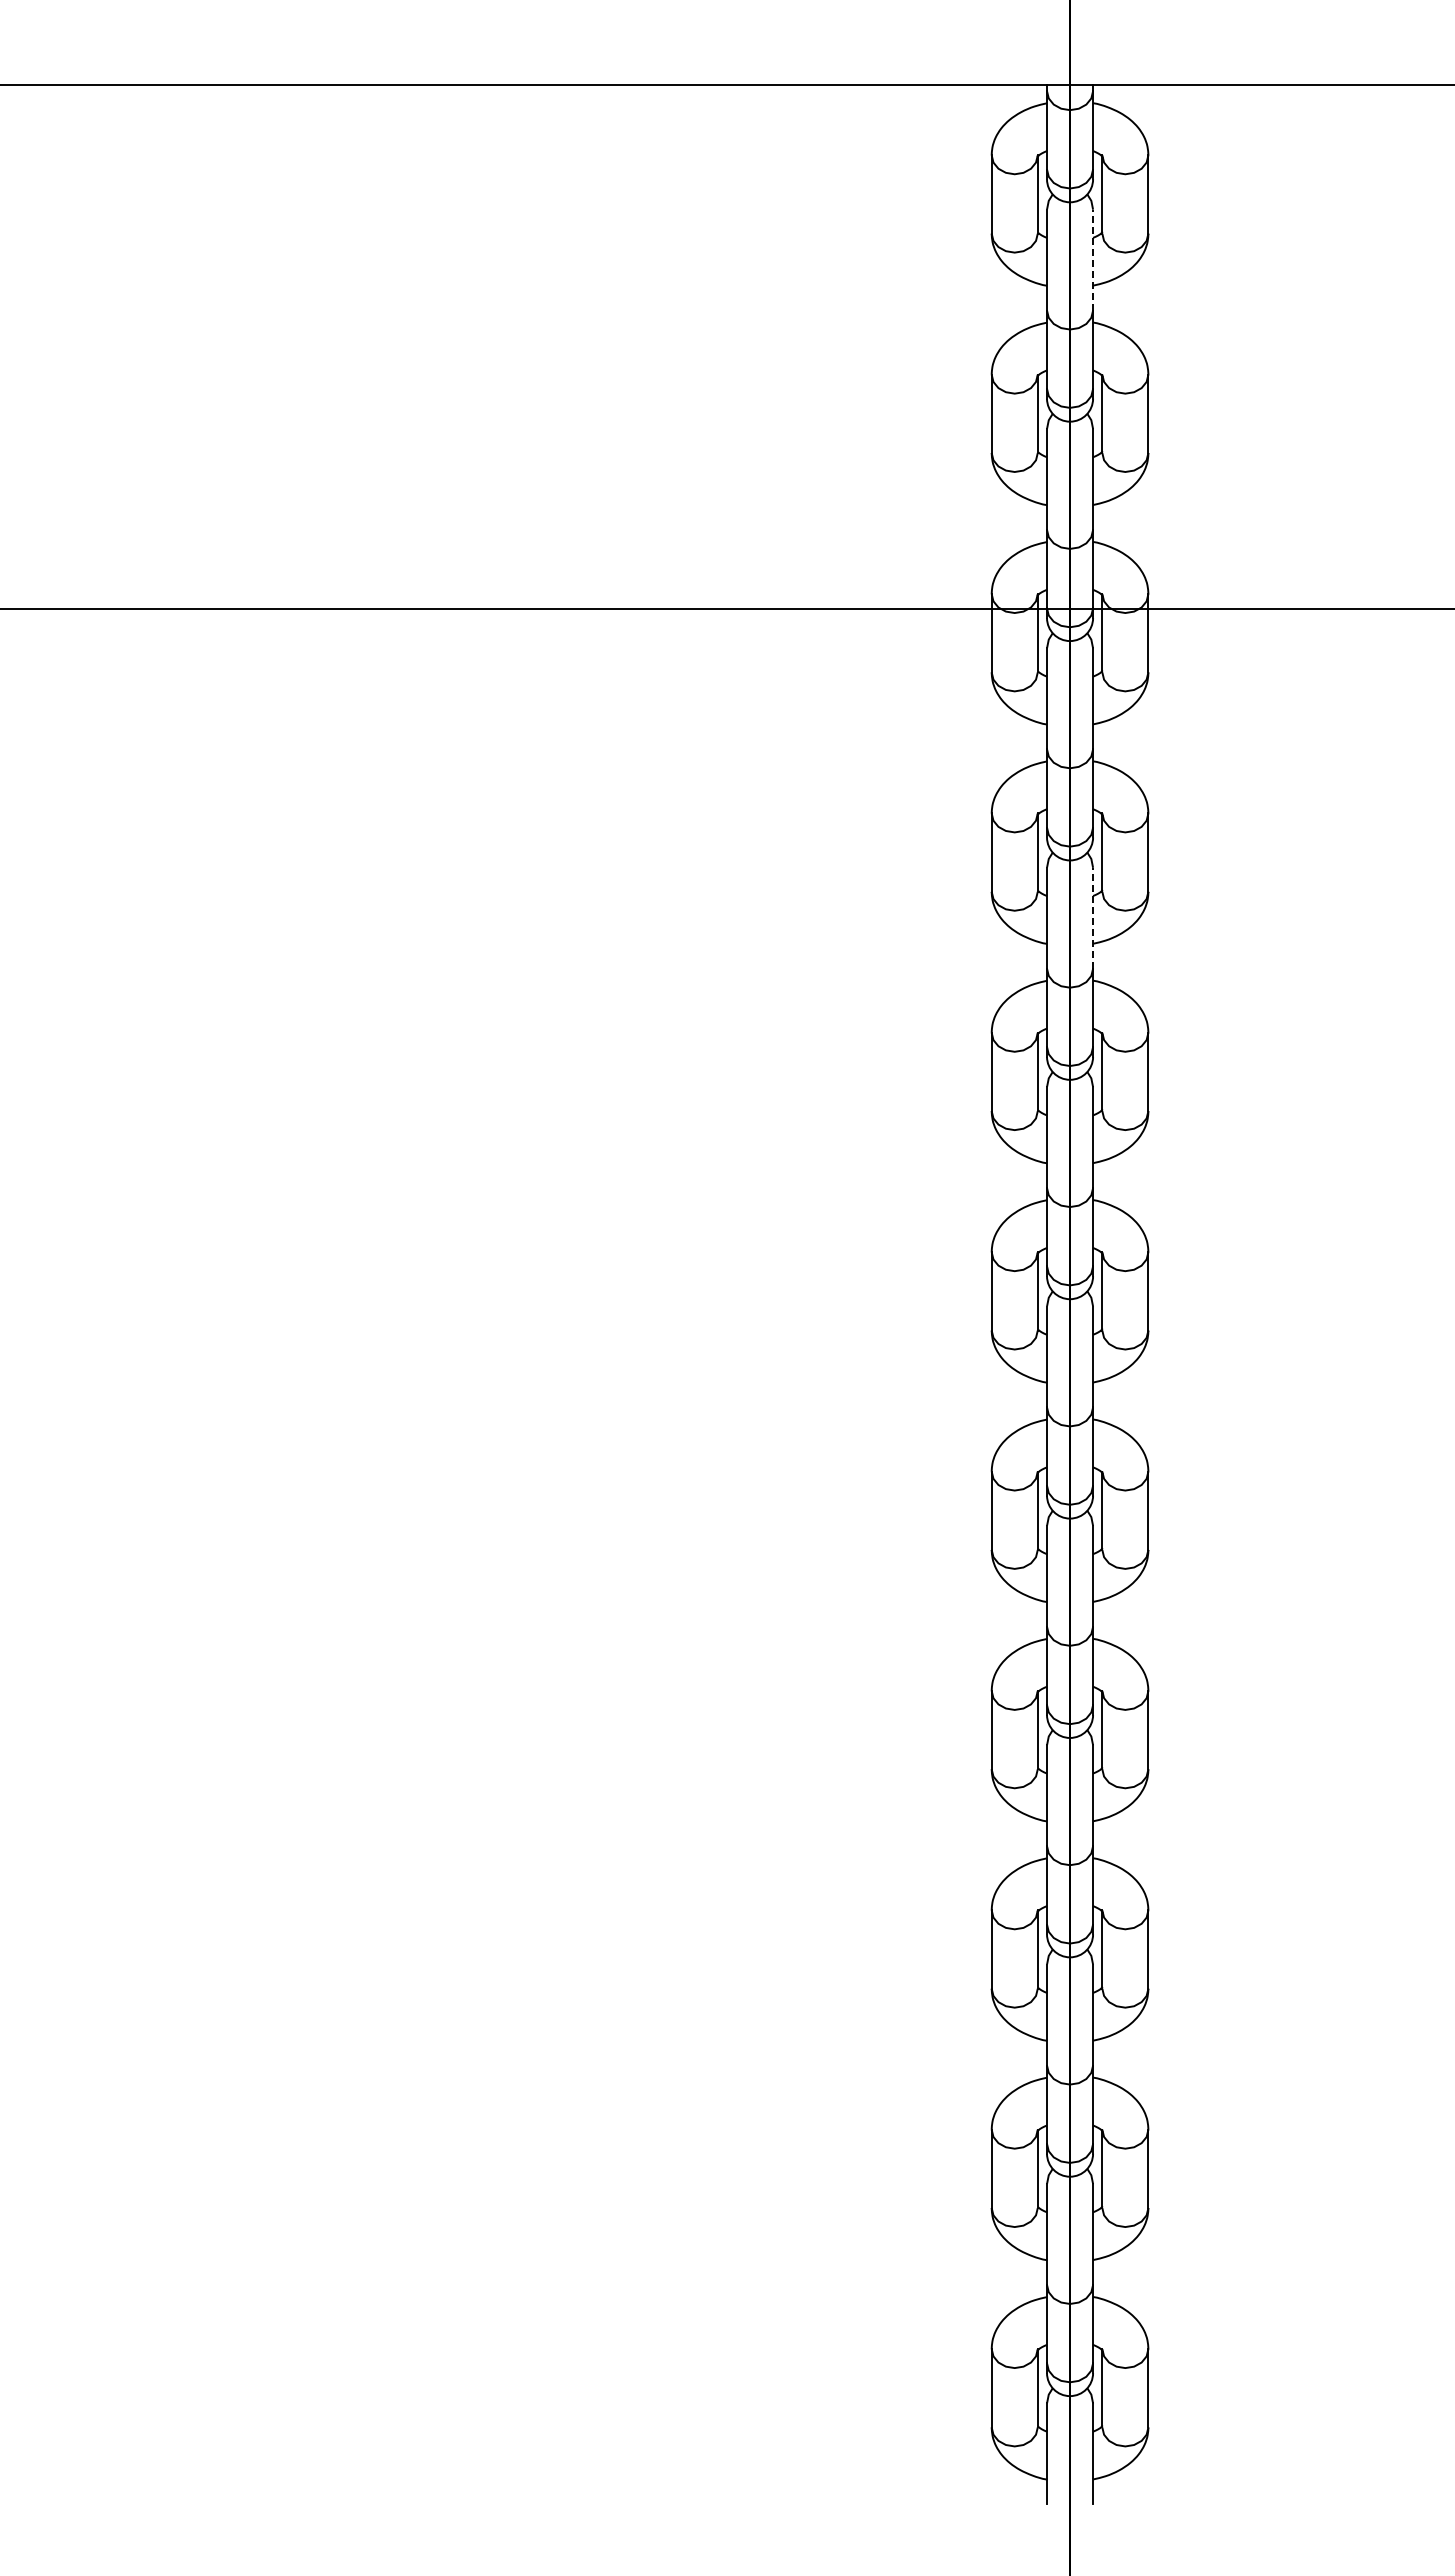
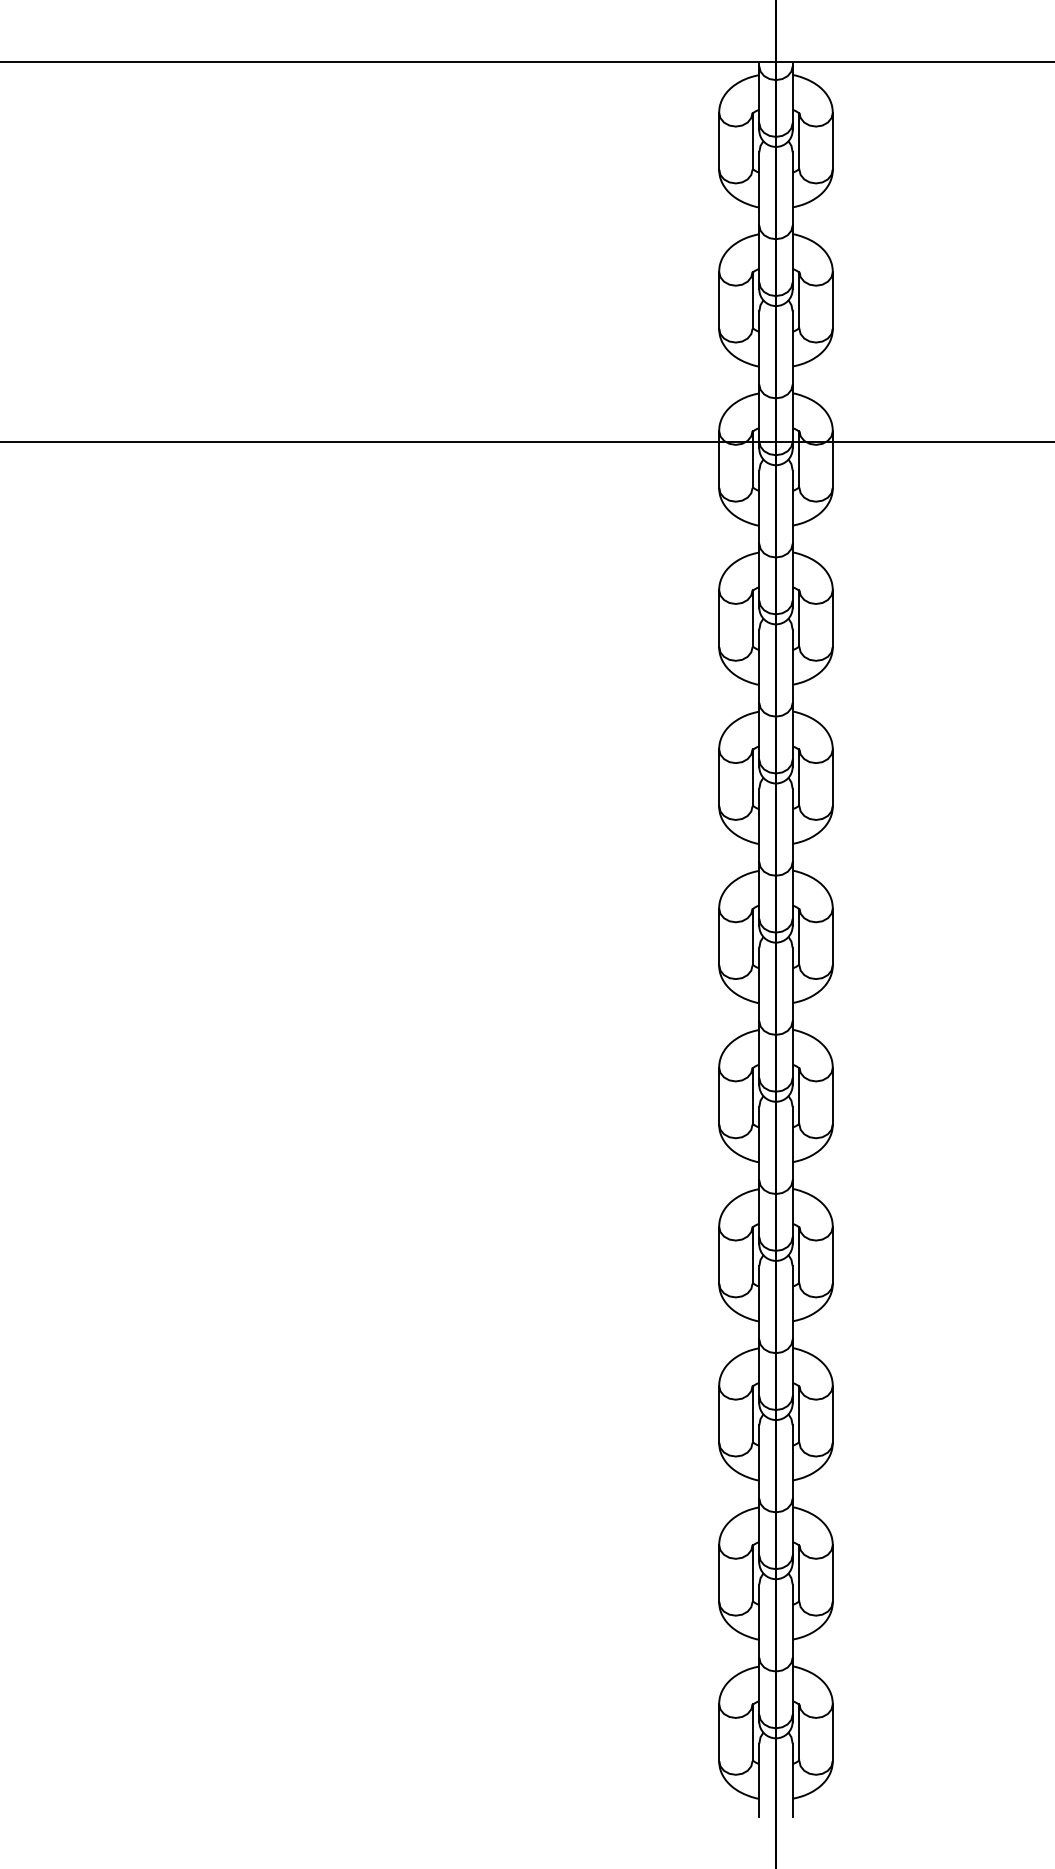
line: (1093, 259) -> (792, 188), dashed -> solid
line: (1093, 917) -> (792, 665), dashed -> solid

